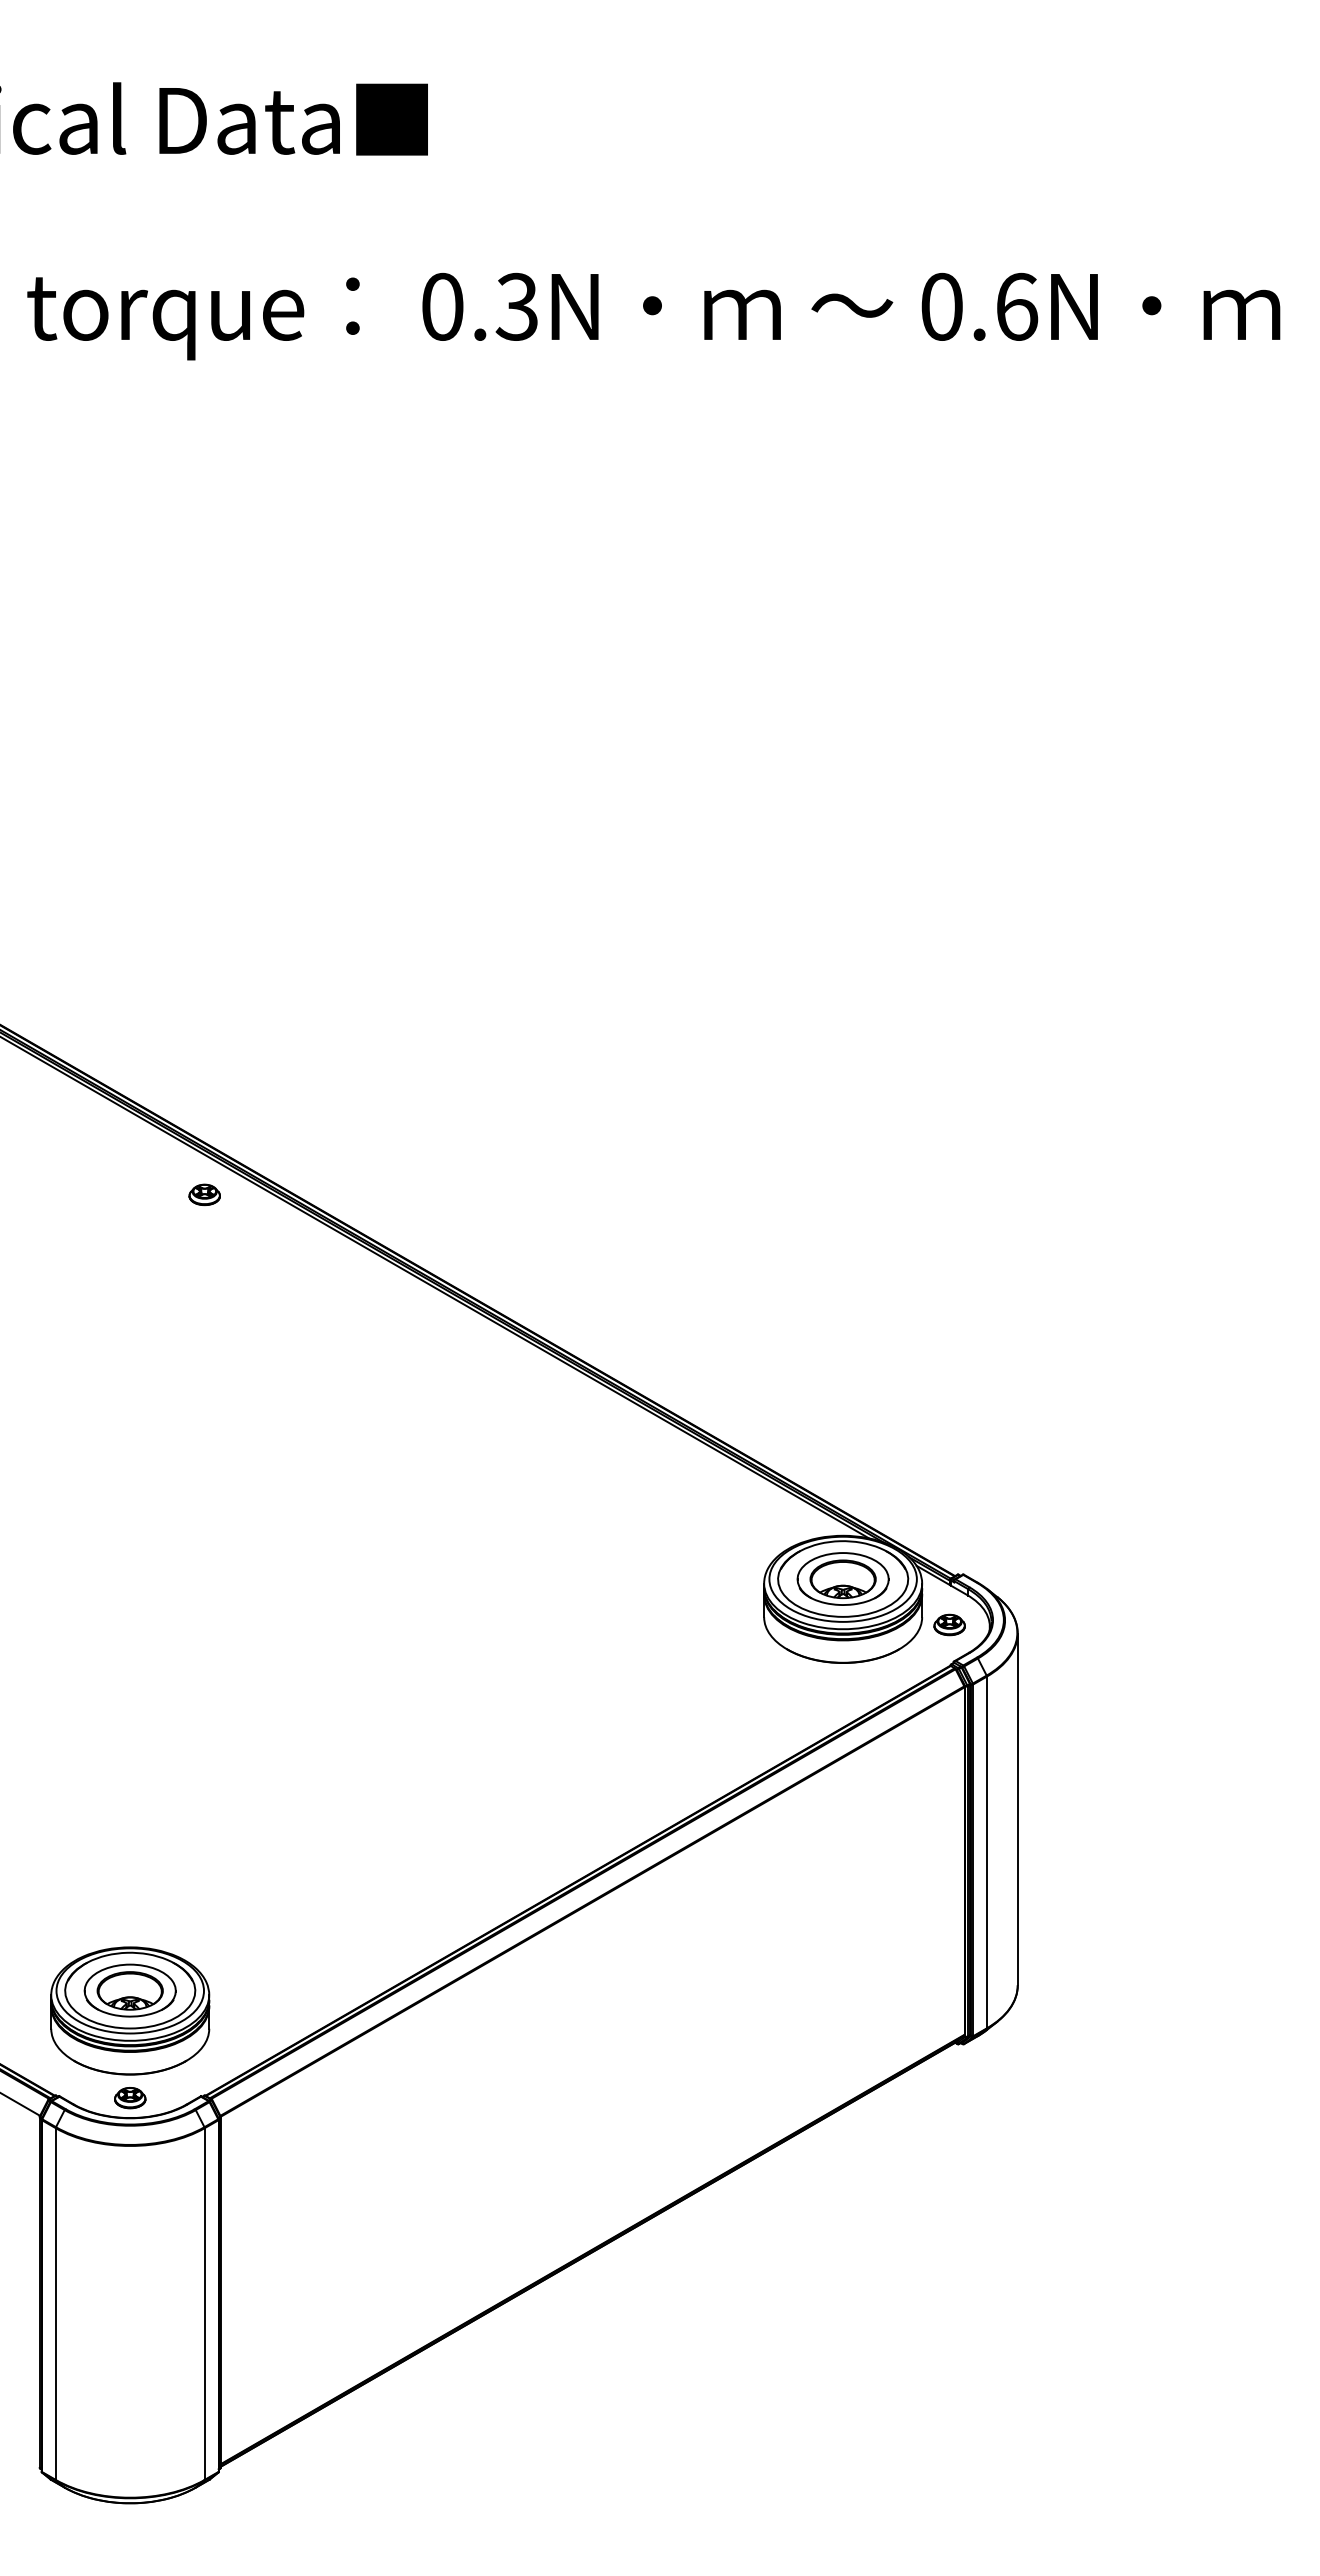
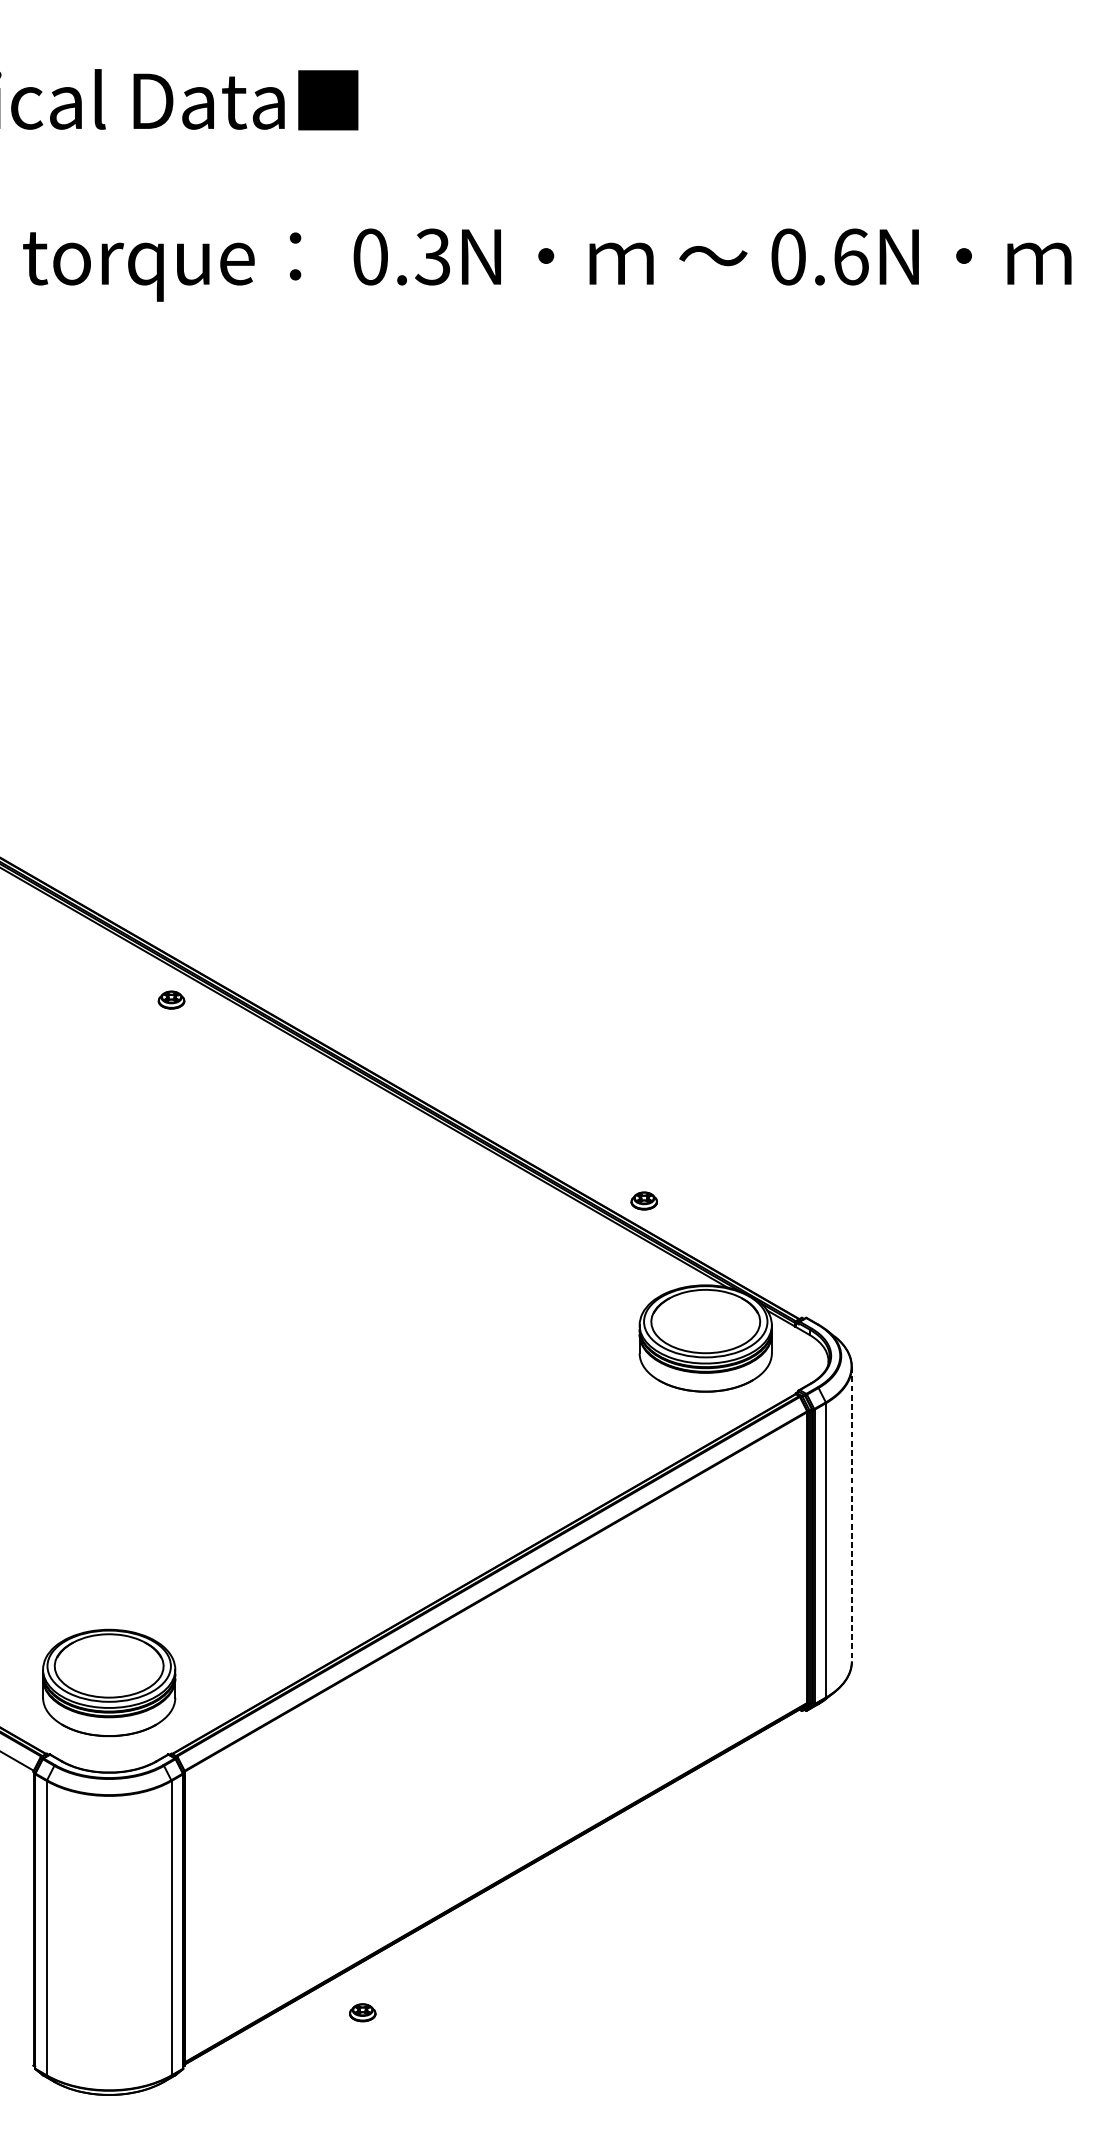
part: (842, 1578) -> (705, 1321), removed
part: (949, 1624) -> (644, 1200), moved
line: (1017, 1809) -> (851, 1514), solid -> dashed
part: (129, 1990) -> (108, 1665), removed
part: (130, 2098) -> (362, 2013), moved

